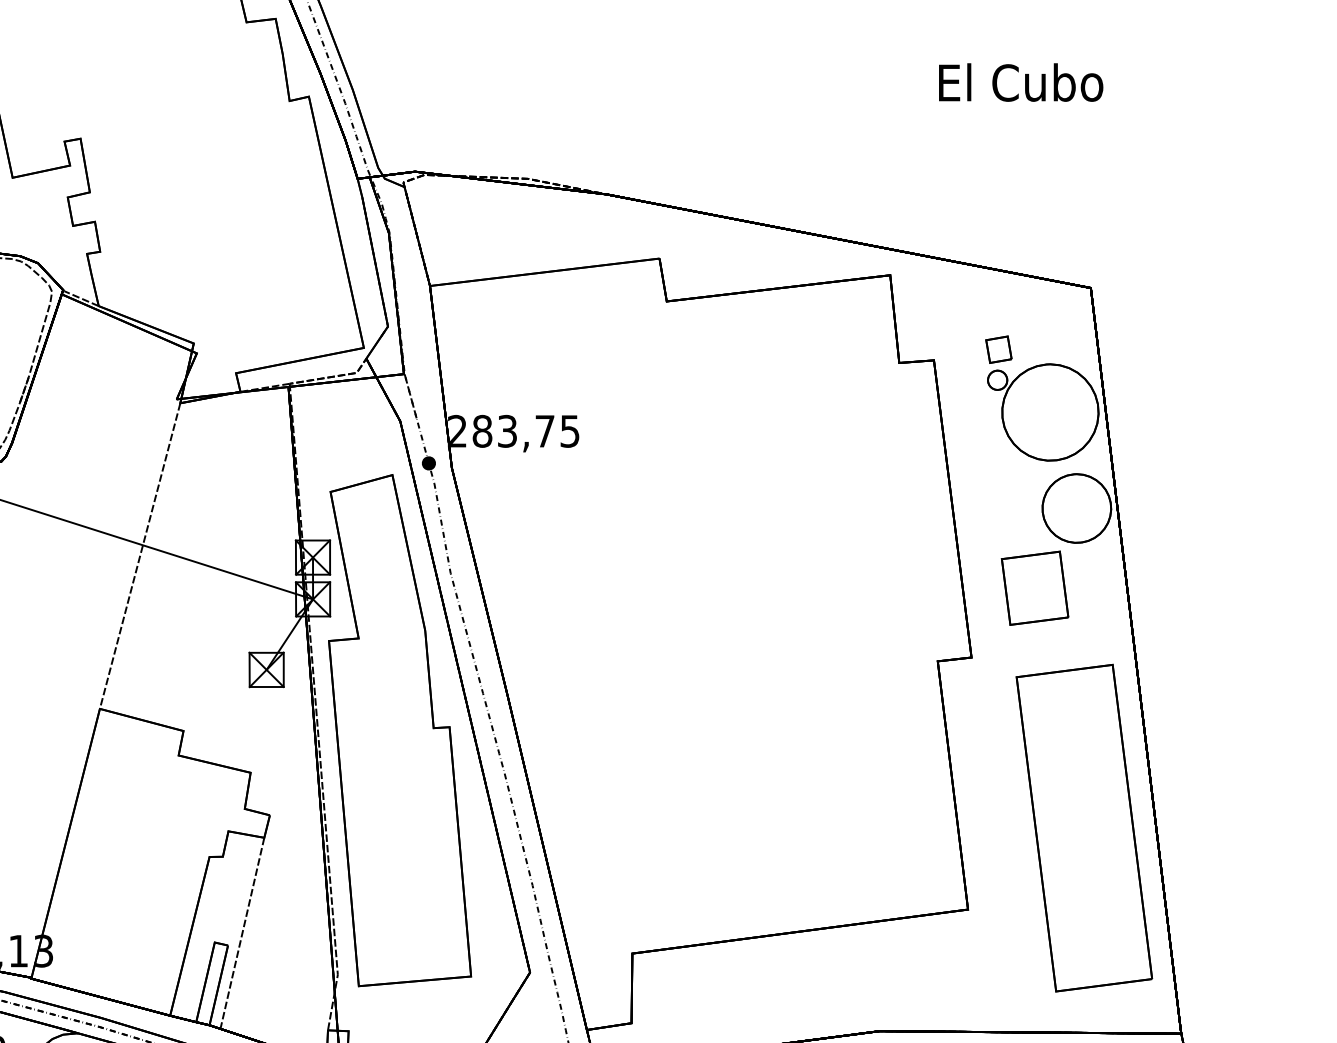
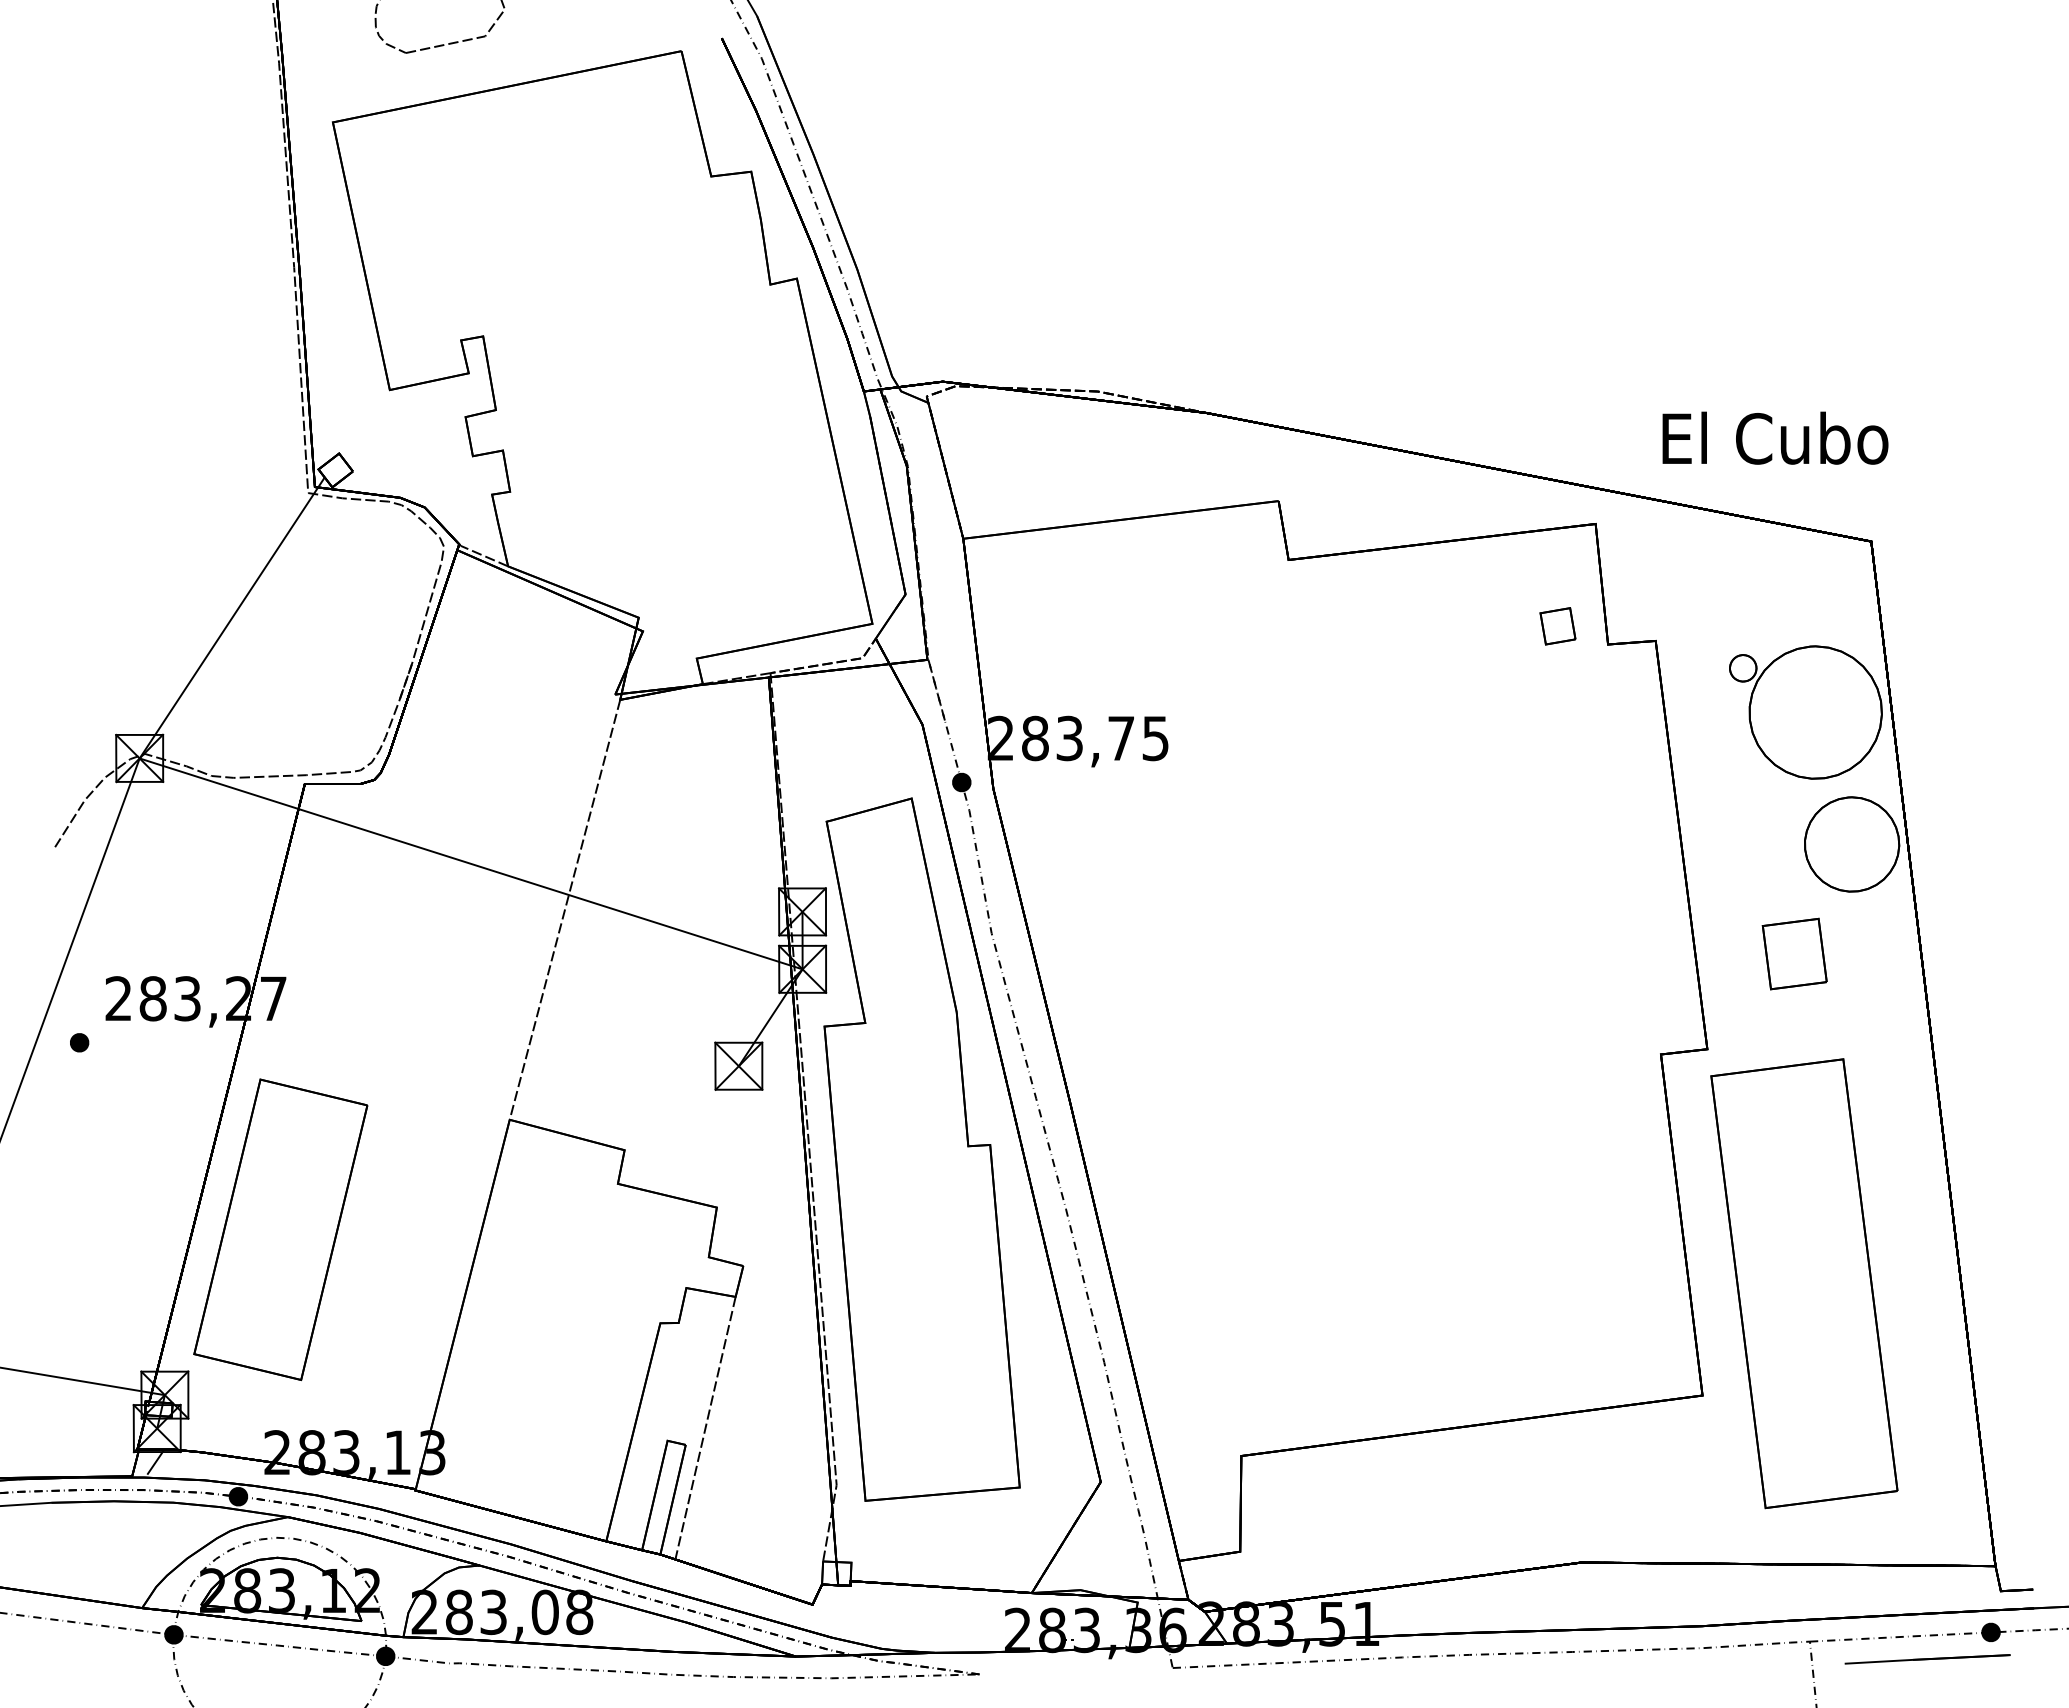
text: (1021, 82) -> (1775, 437), moved
part: (998, 349) -> (1557, 626), moved
part: (1034, 587) -> (1794, 953), size x0.7
part: (1084, 828) -> (1804, 1283), moved

